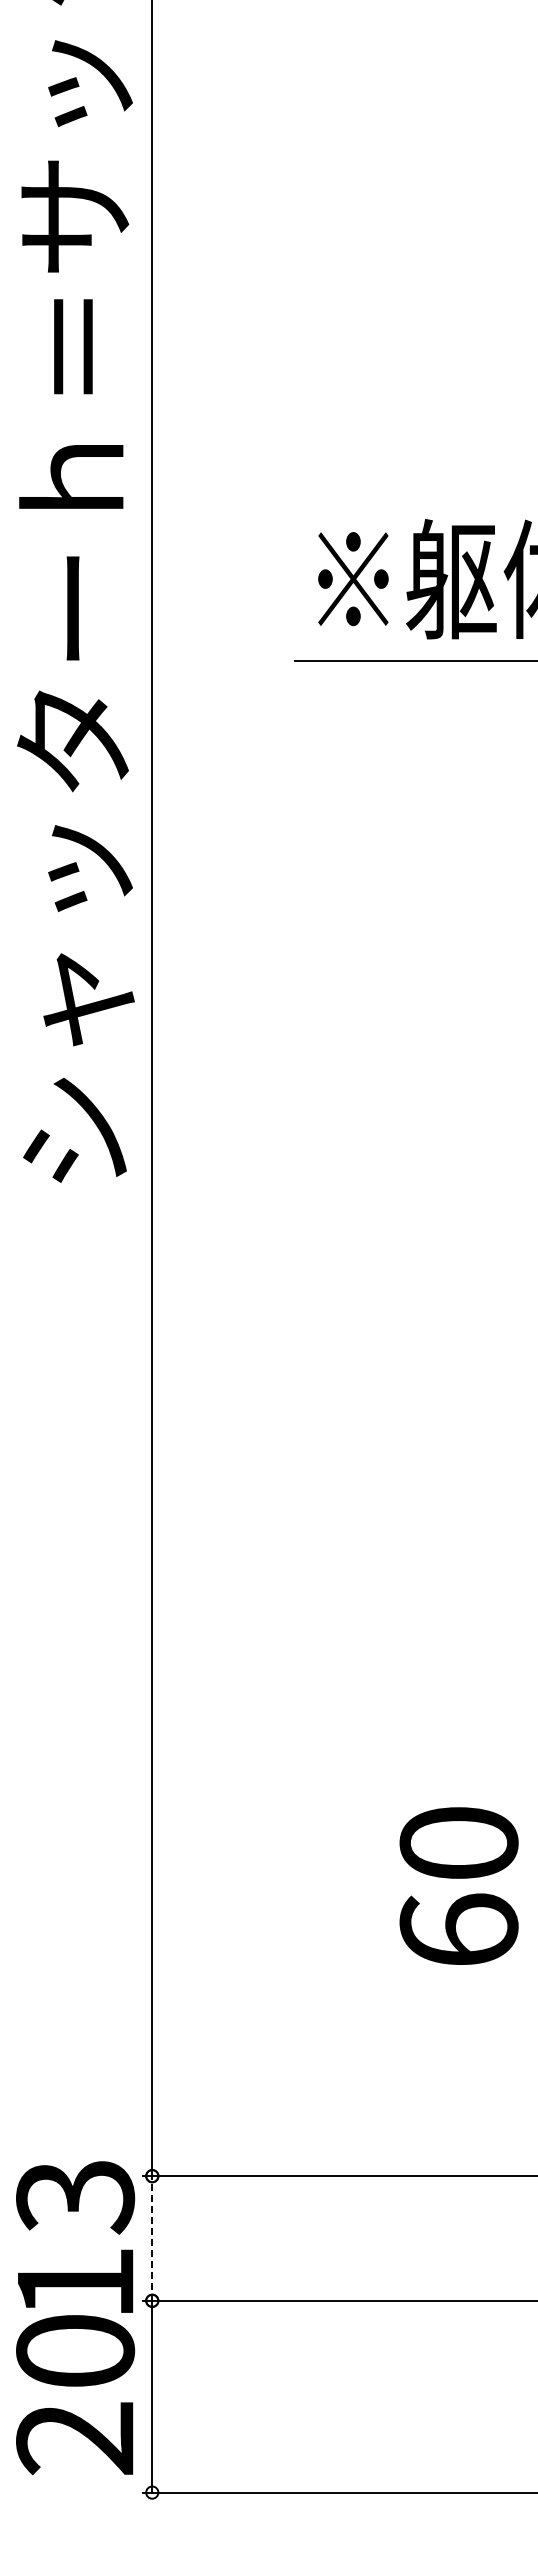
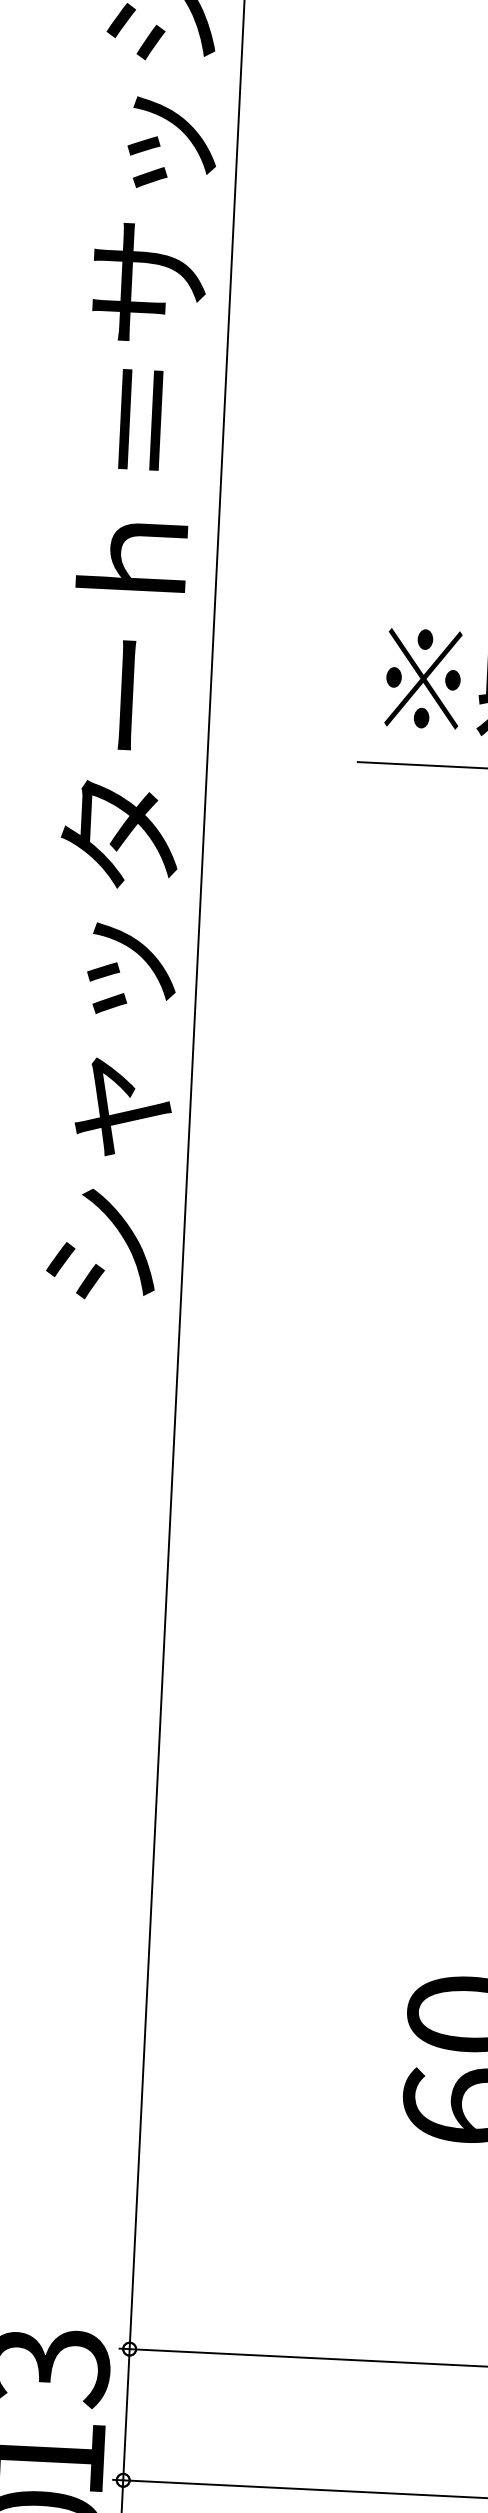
line: (152, 2237) -> (126, 2413), dashed -> solid

